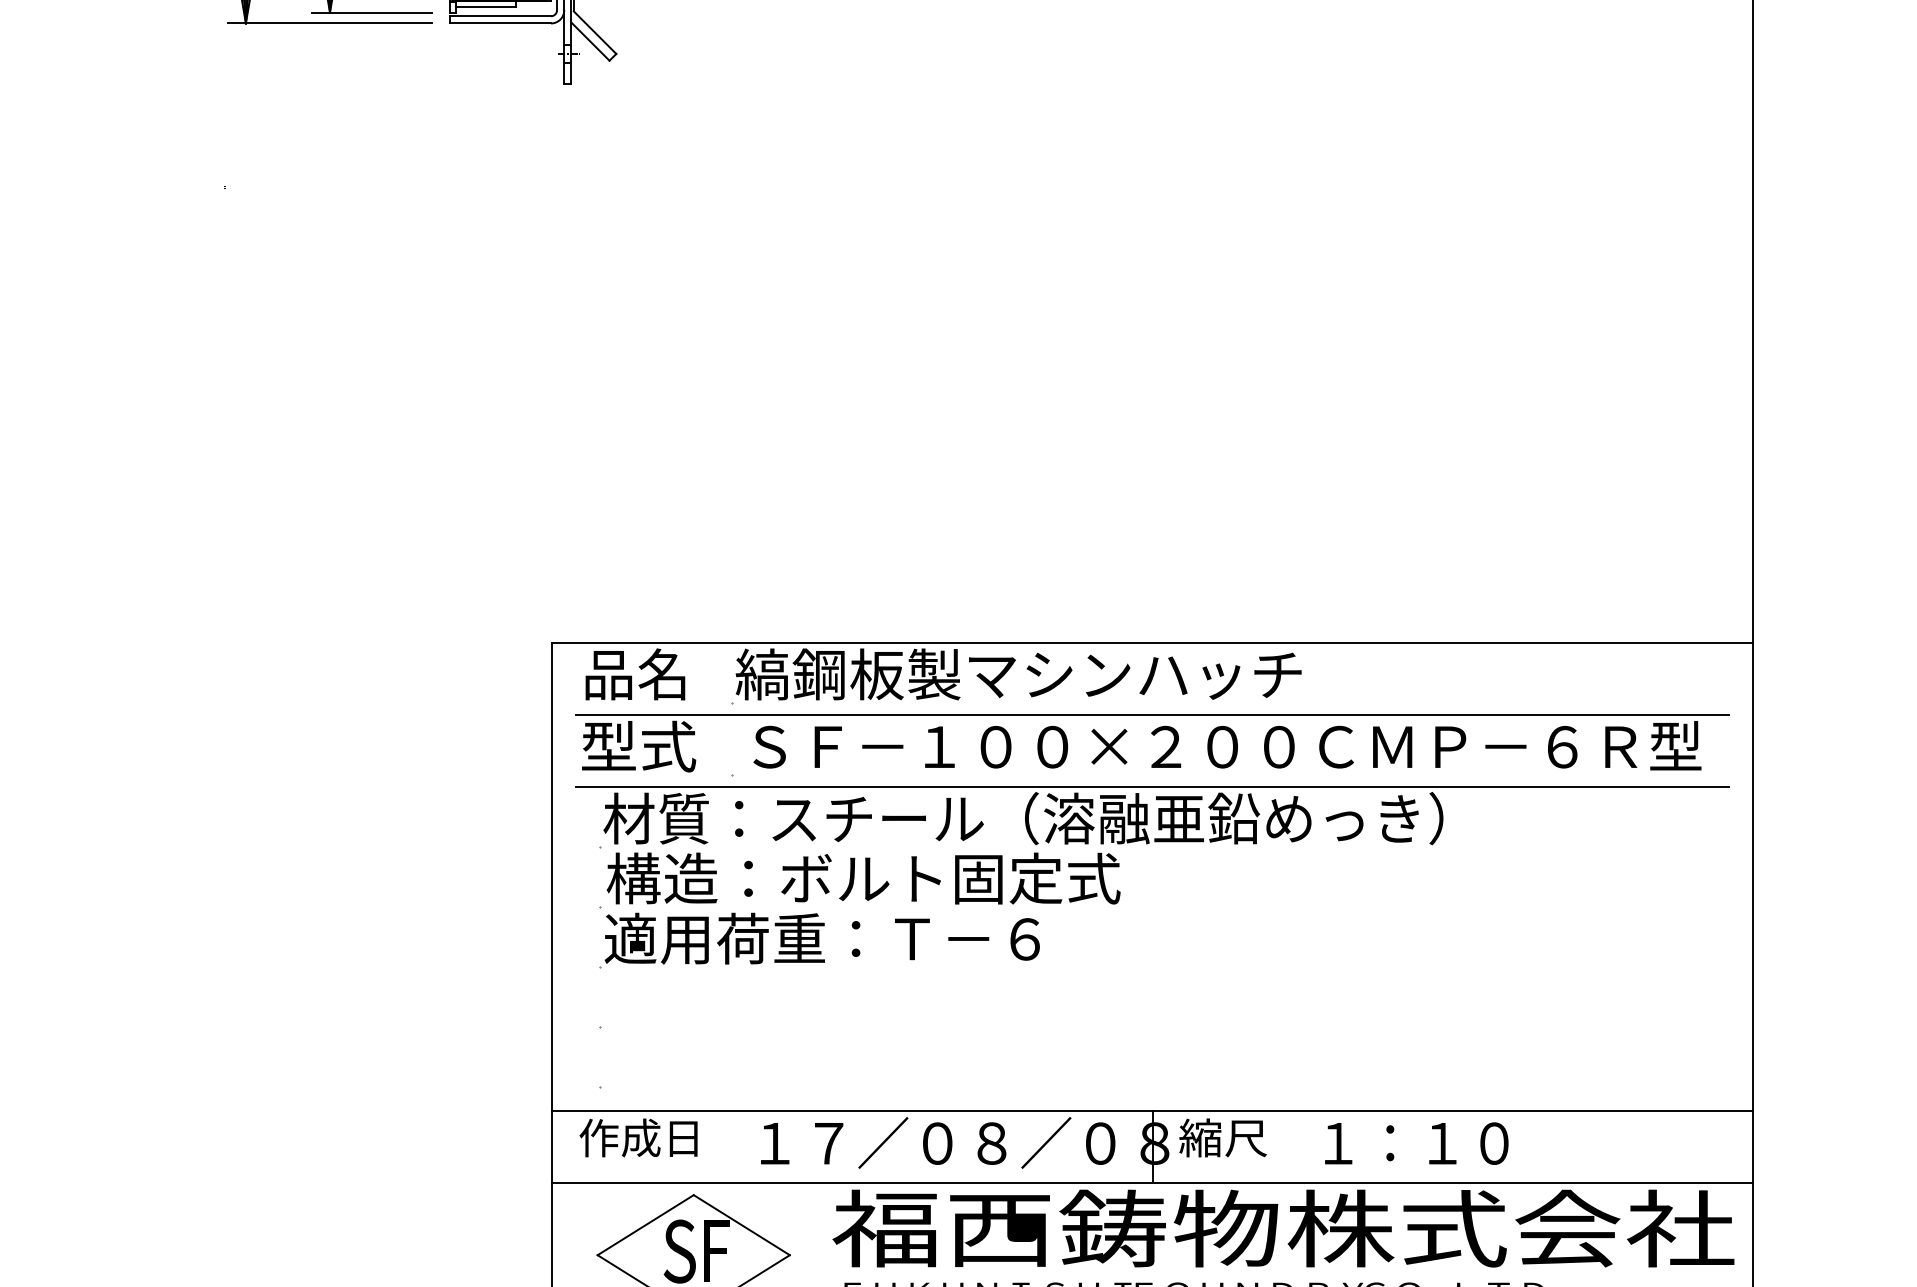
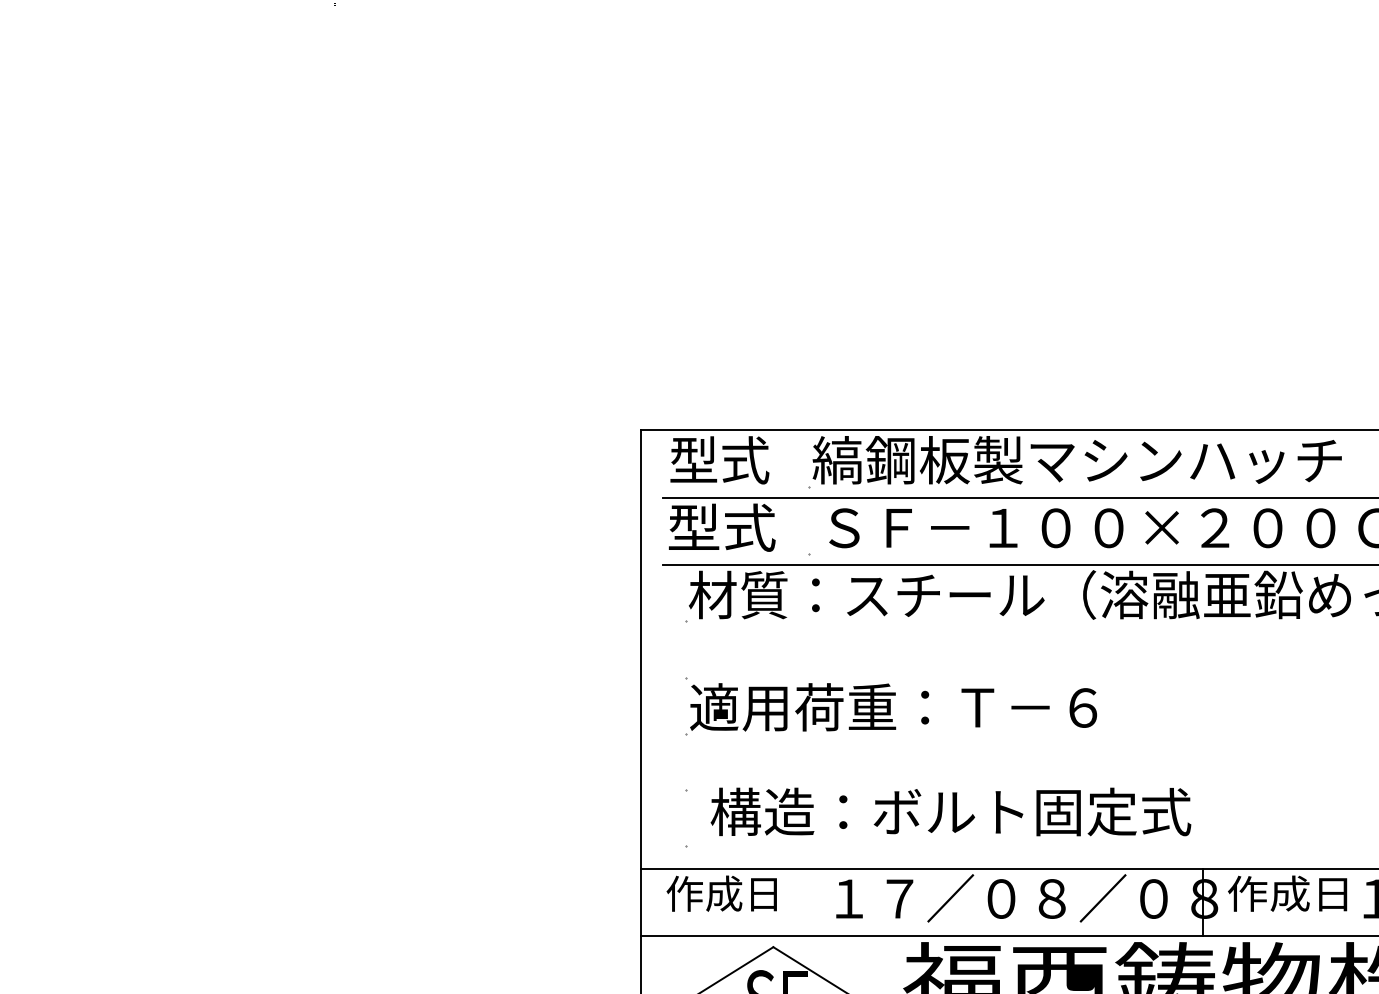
text: (636, 674) -> (719, 460), 品名 -> 型式
text: (863, 878) -> (950, 811), moved
text: (1243, 1137) -> (1287, 893), 縮尺 -> 作成日

